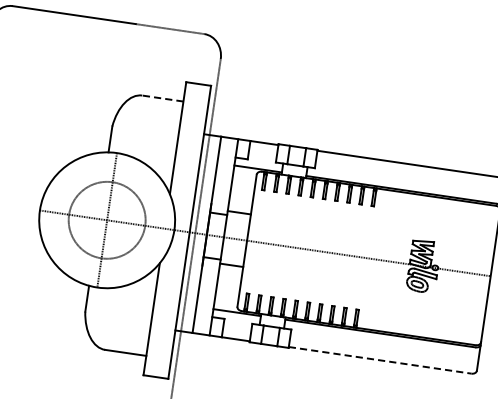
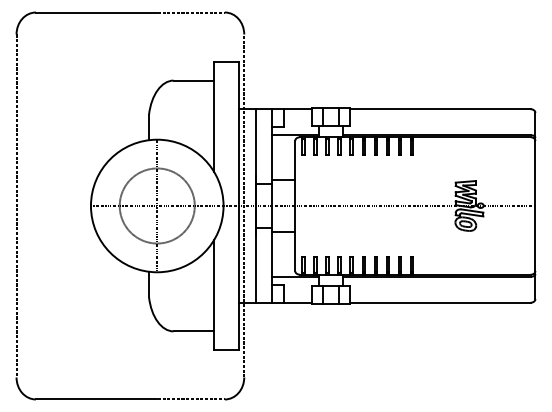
line: (162, 98) -> (193, 80), dashed -> solid
line: (381, 360) -> (441, 302), dashed -> solid

